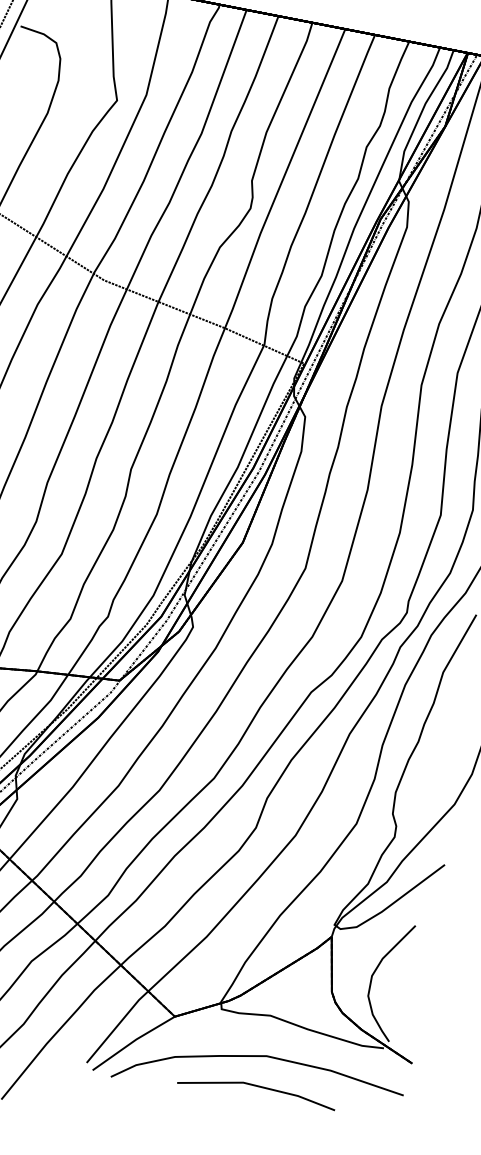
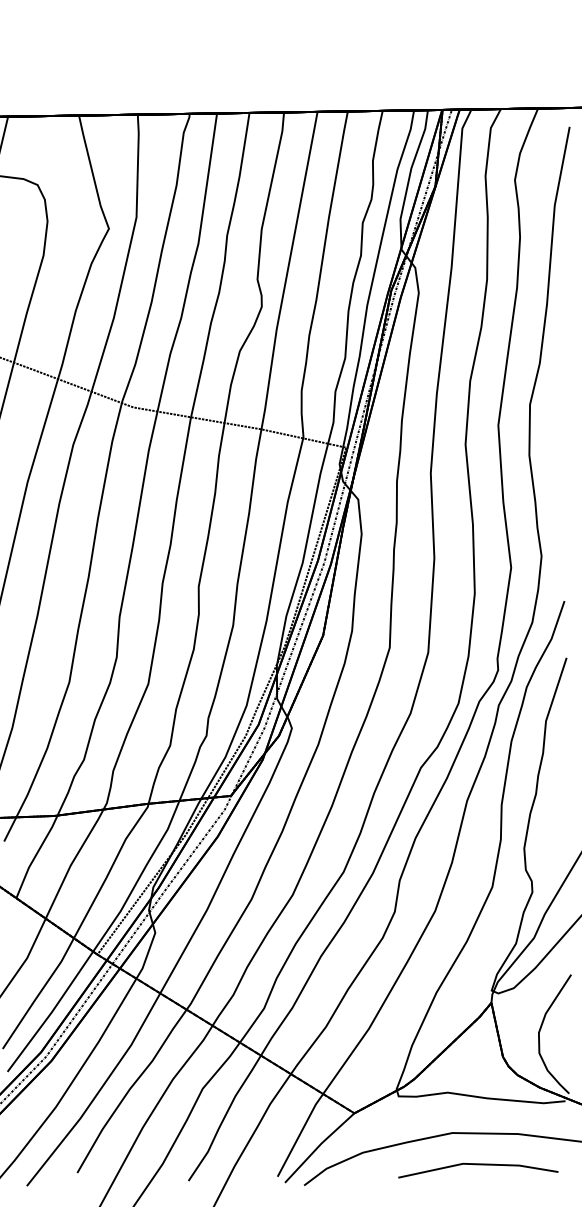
line: (258, 1087) -> (478, 1165), moved

